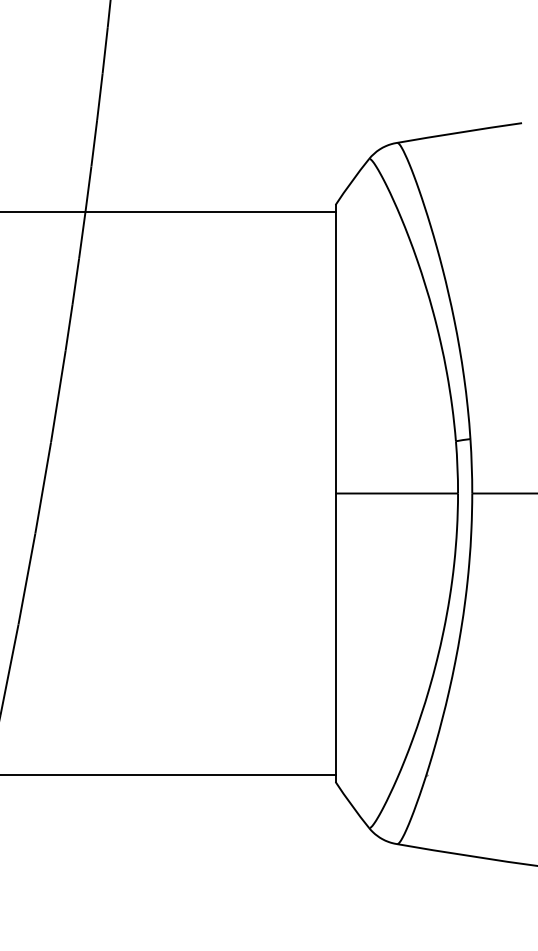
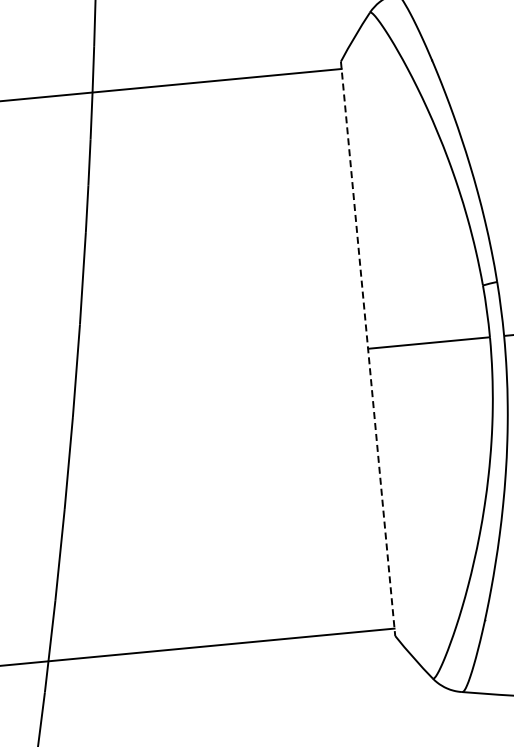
line: (335, 494) -> (368, 349), solid -> dashed

